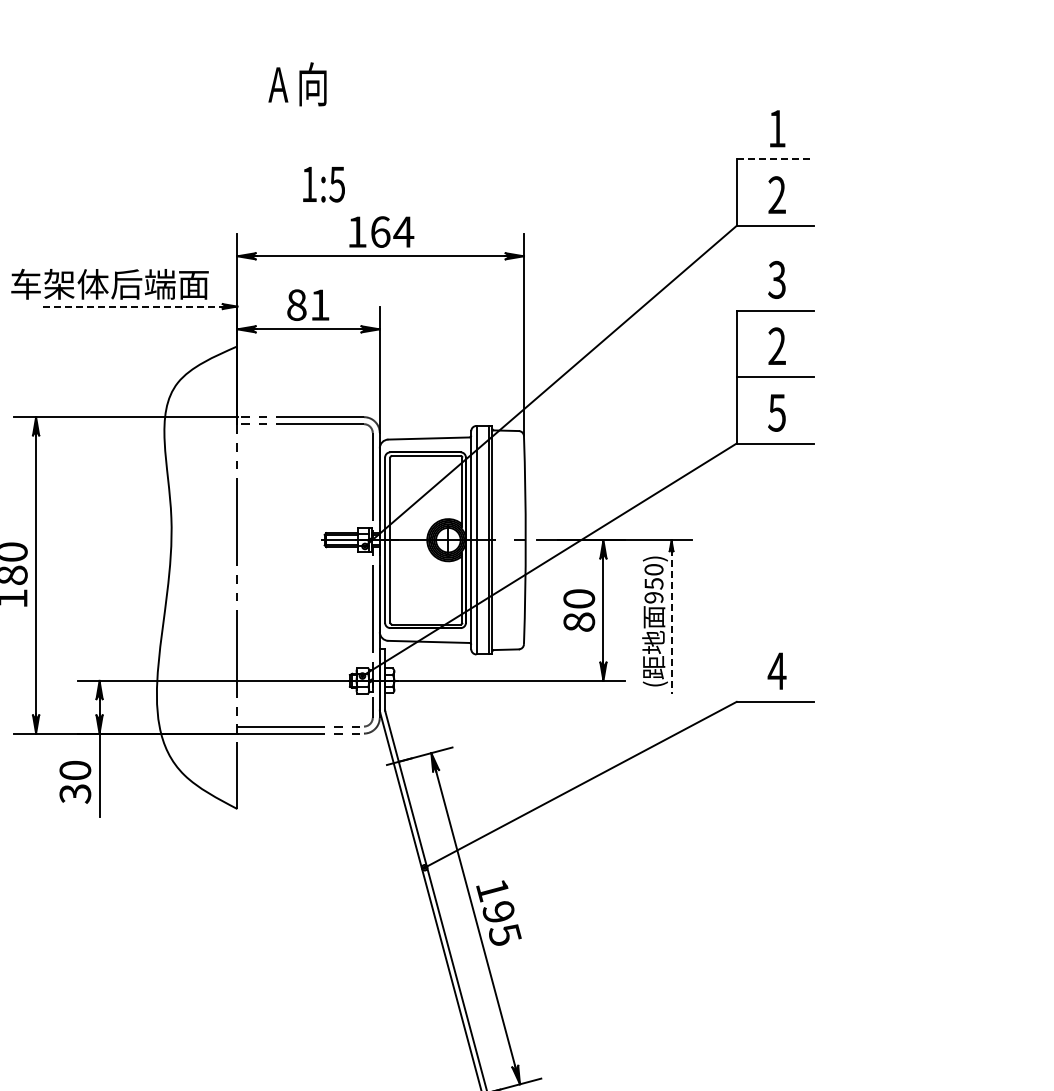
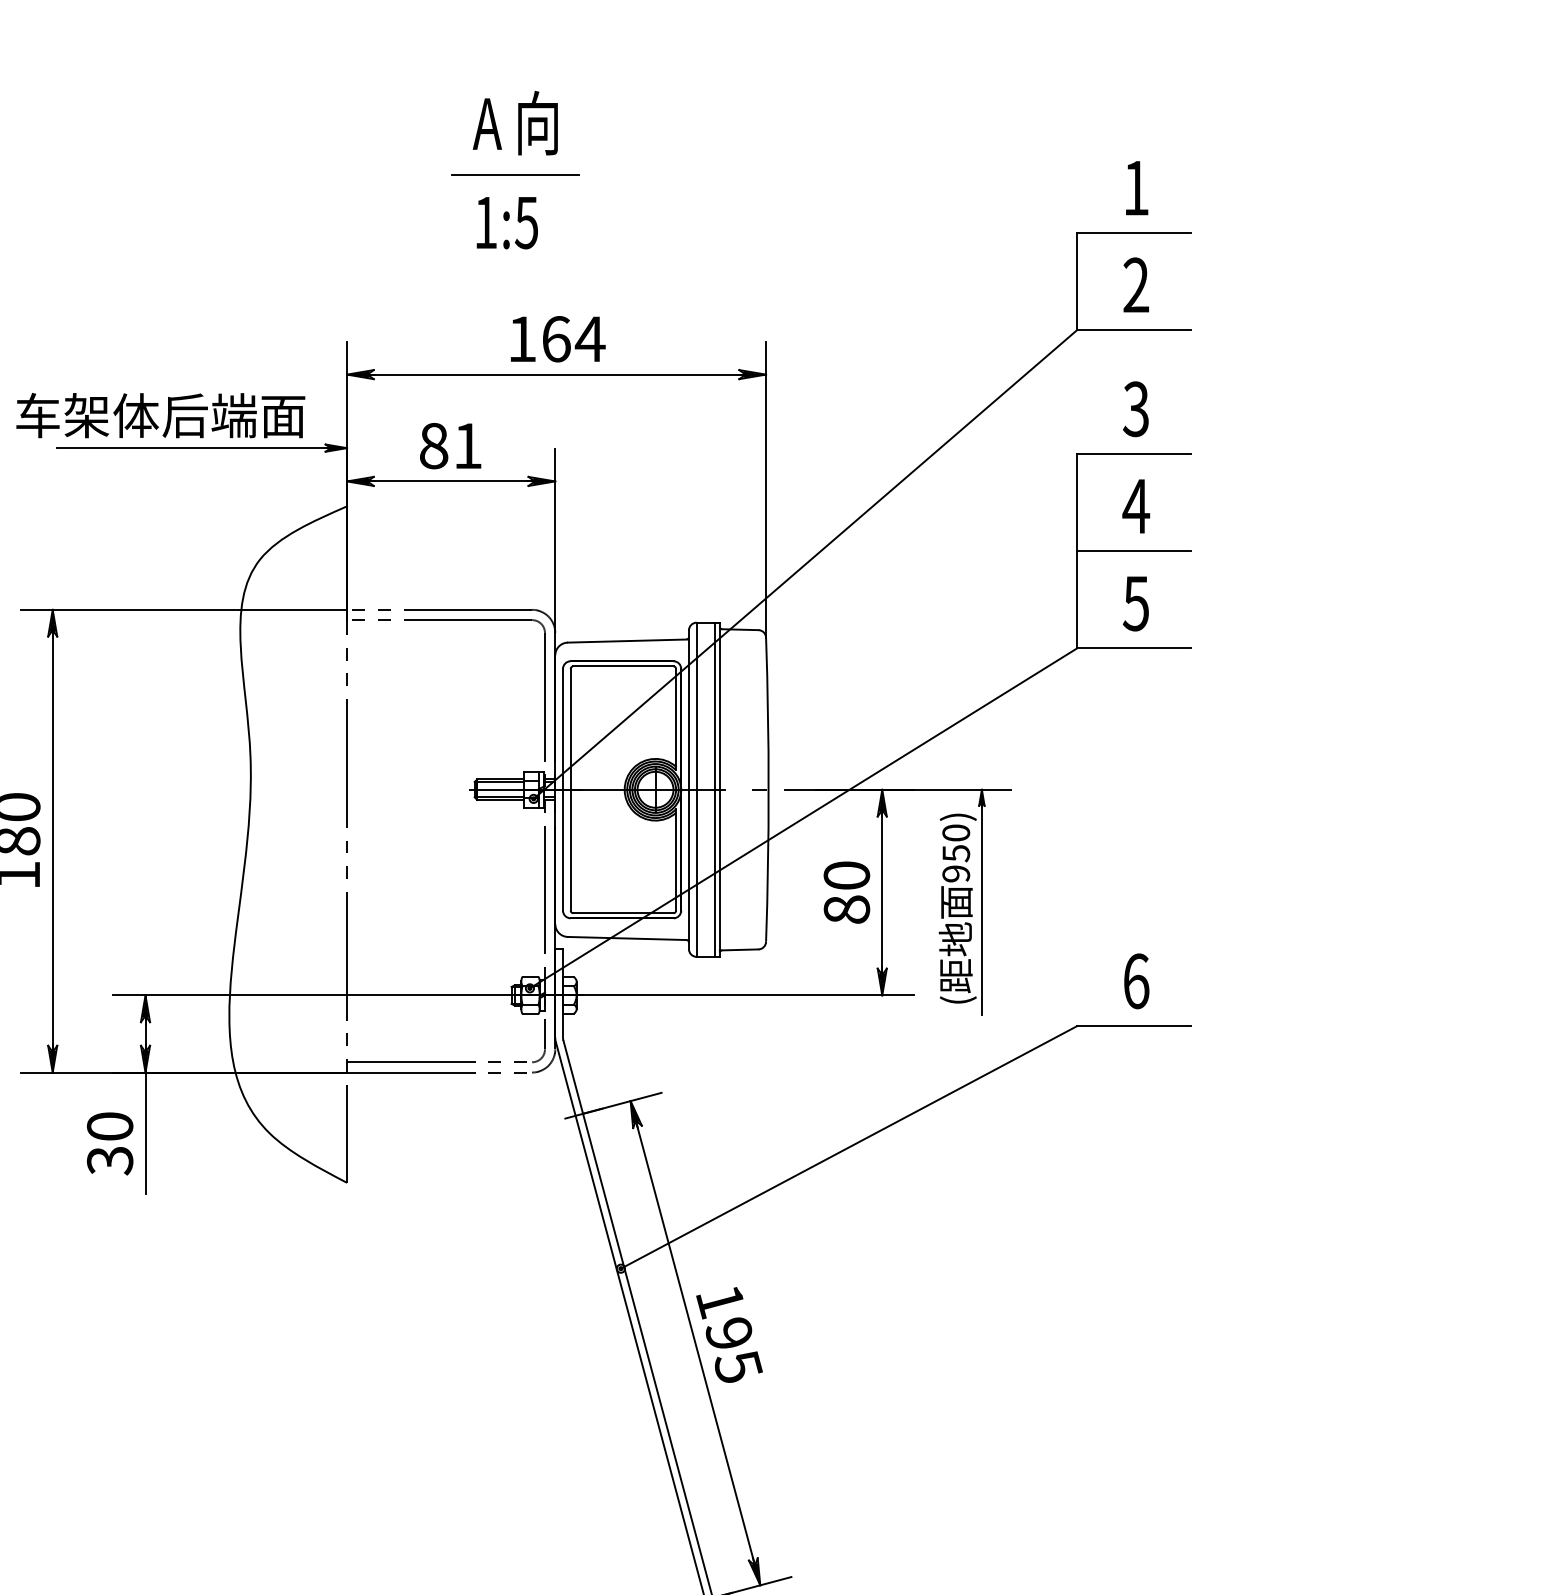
text: (297, 84) -> (515, 123), moved
line: (352, 119) -> (515, 174), added
line: (775, 159) -> (1133, 233), dashed -> solid
text: (323, 184) -> (506, 222), moved
line: (132, 306) -> (193, 448), dashed -> solid
text: (776, 345) -> (1135, 505), 2 -> 4
line: (671, 621) -> (981, 908), dashed -> solid
text: (776, 671) -> (1135, 981), 4 -> 6

